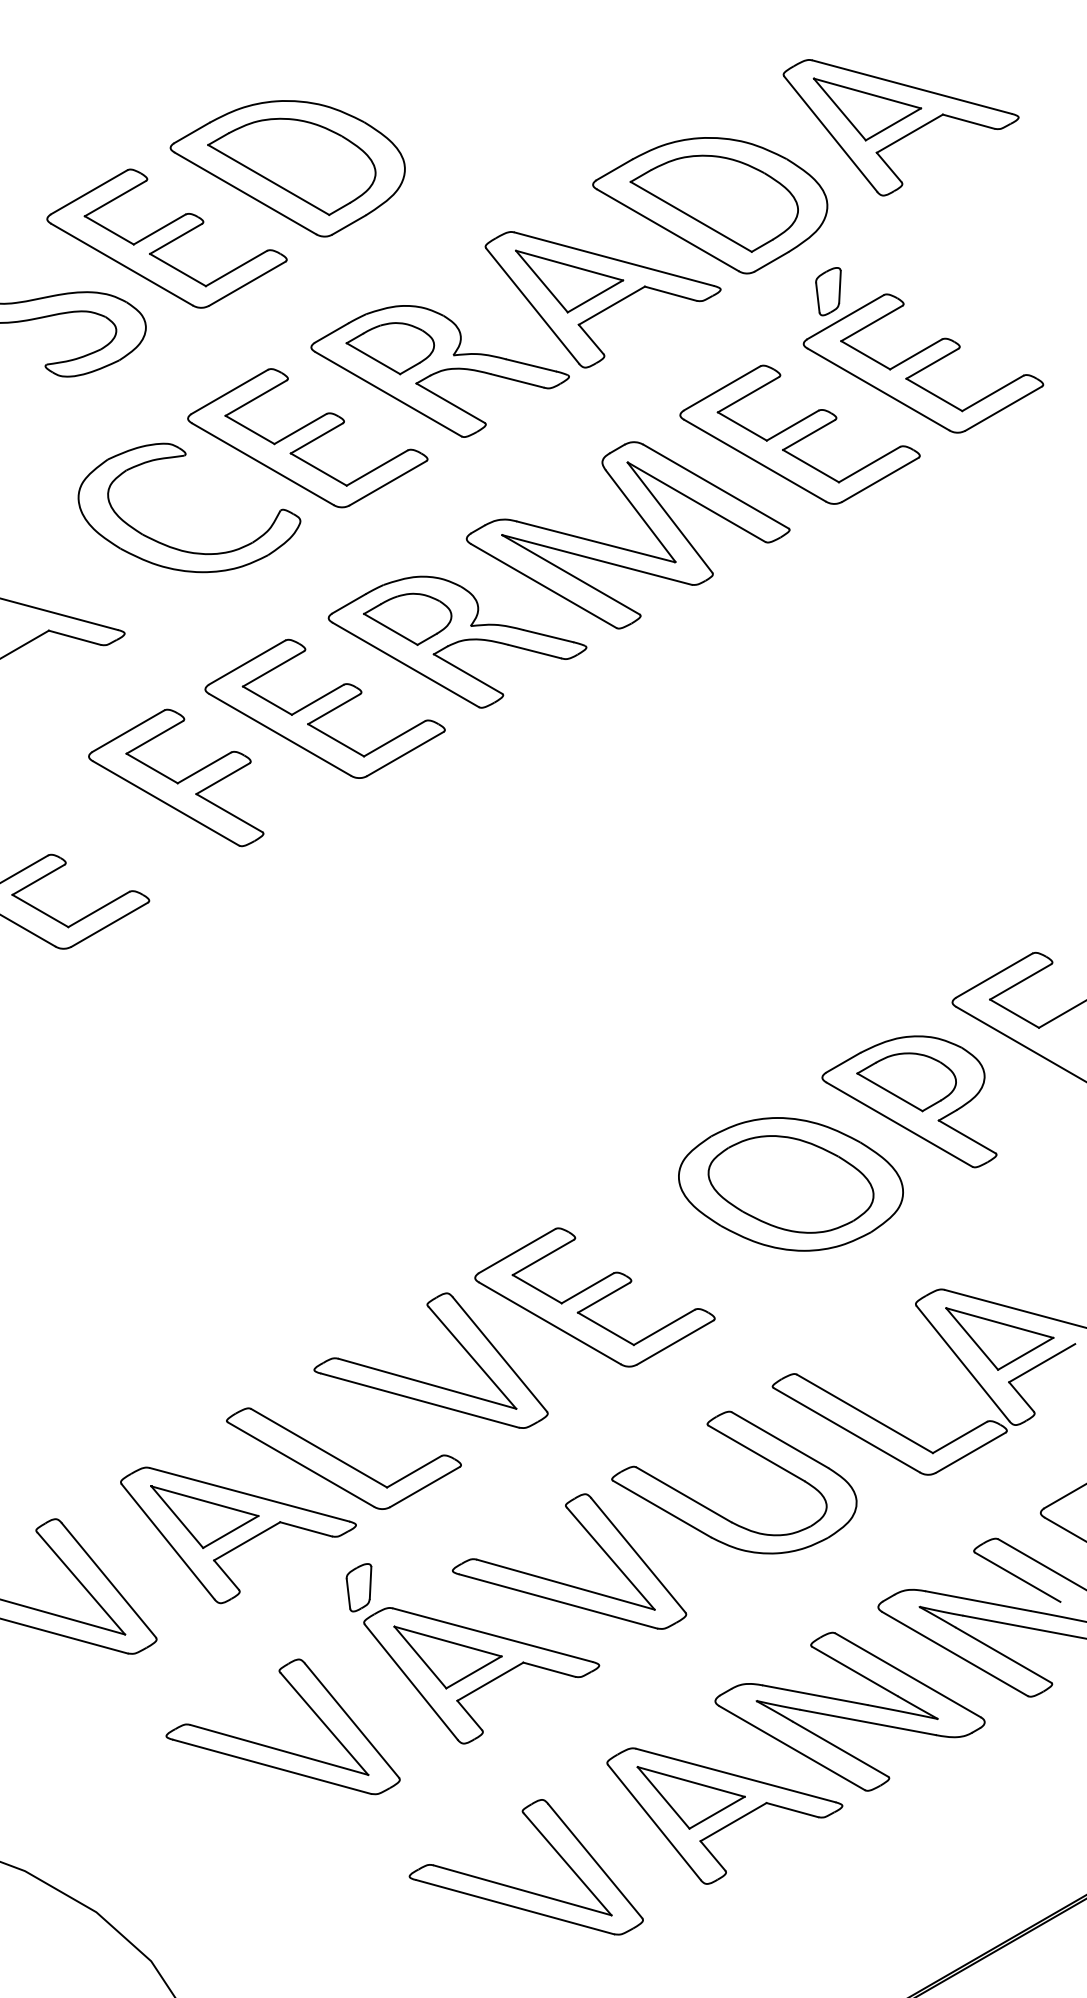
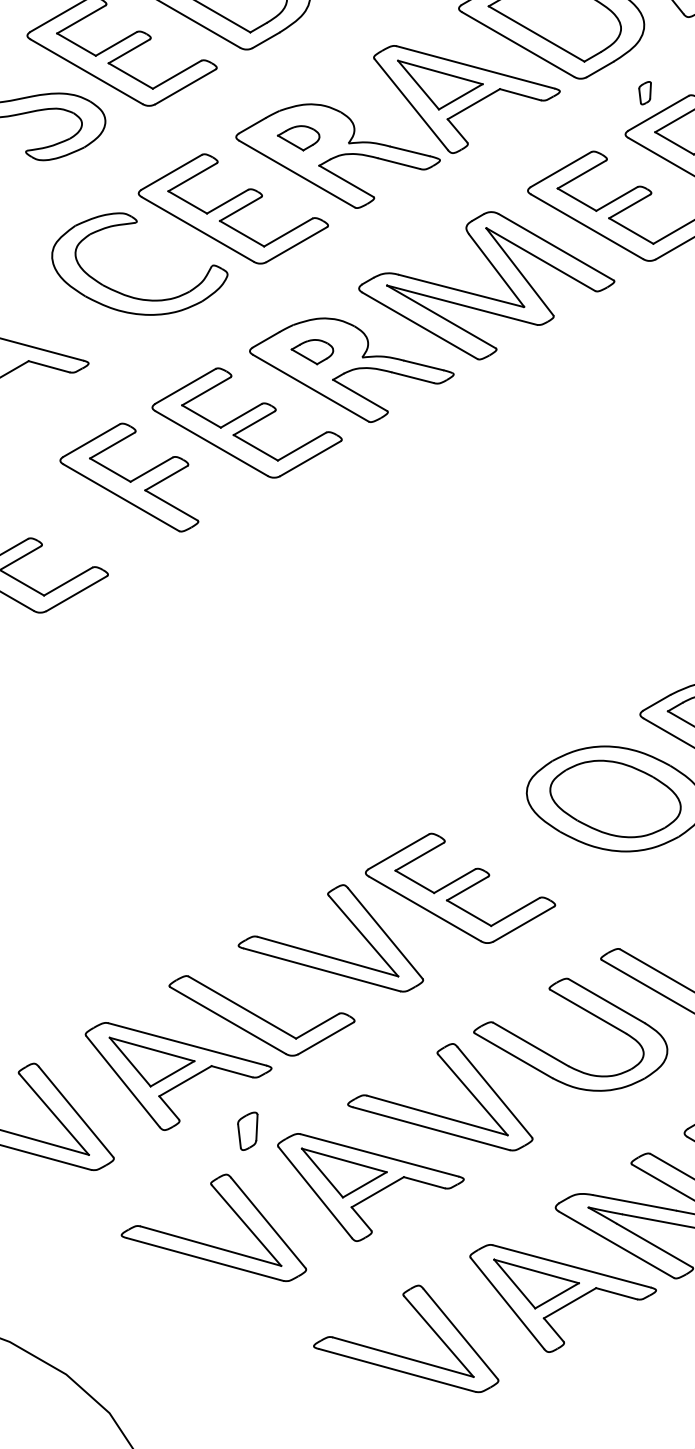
part: (828, 291) -> (645, 92), size x0.6
part: (390, 348) -> (298, 138), size x0.6
part: (407, 618) -> (312, 351), size x0.6
part: (358, 1587) -> (247, 1131), moved

